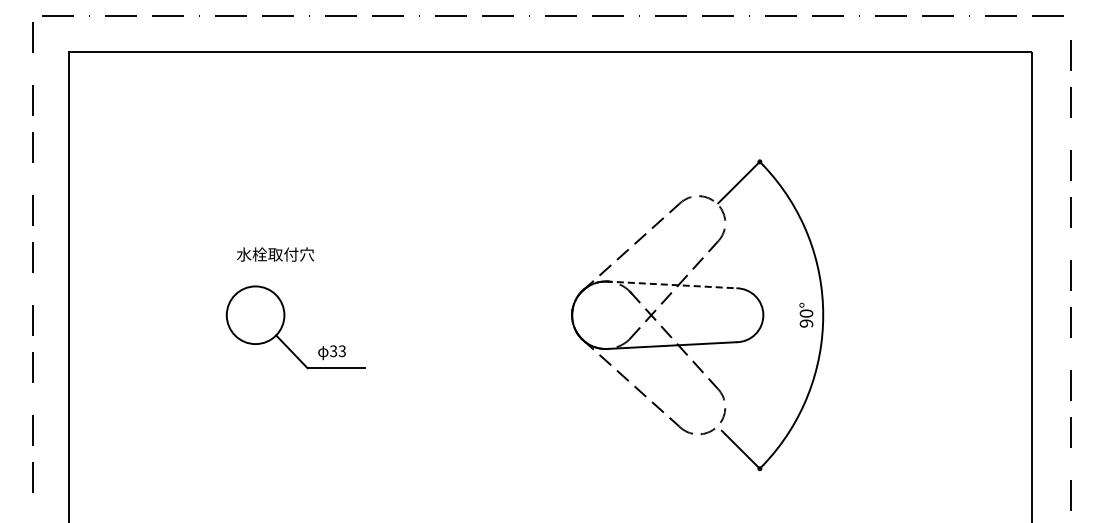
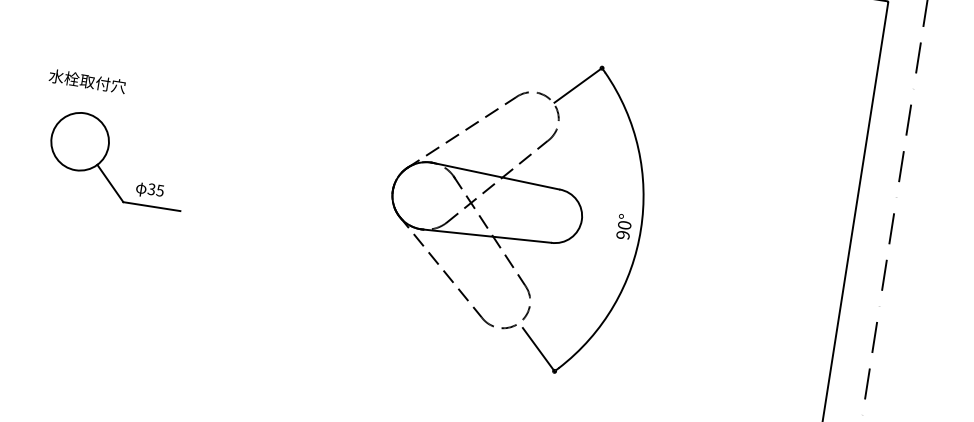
text: (275, 254) -> (87, 81), moved
line: (671, 284) -> (495, 175), dashed -> solid
text: (342, 350) -> (160, 190), 33 -> 35

